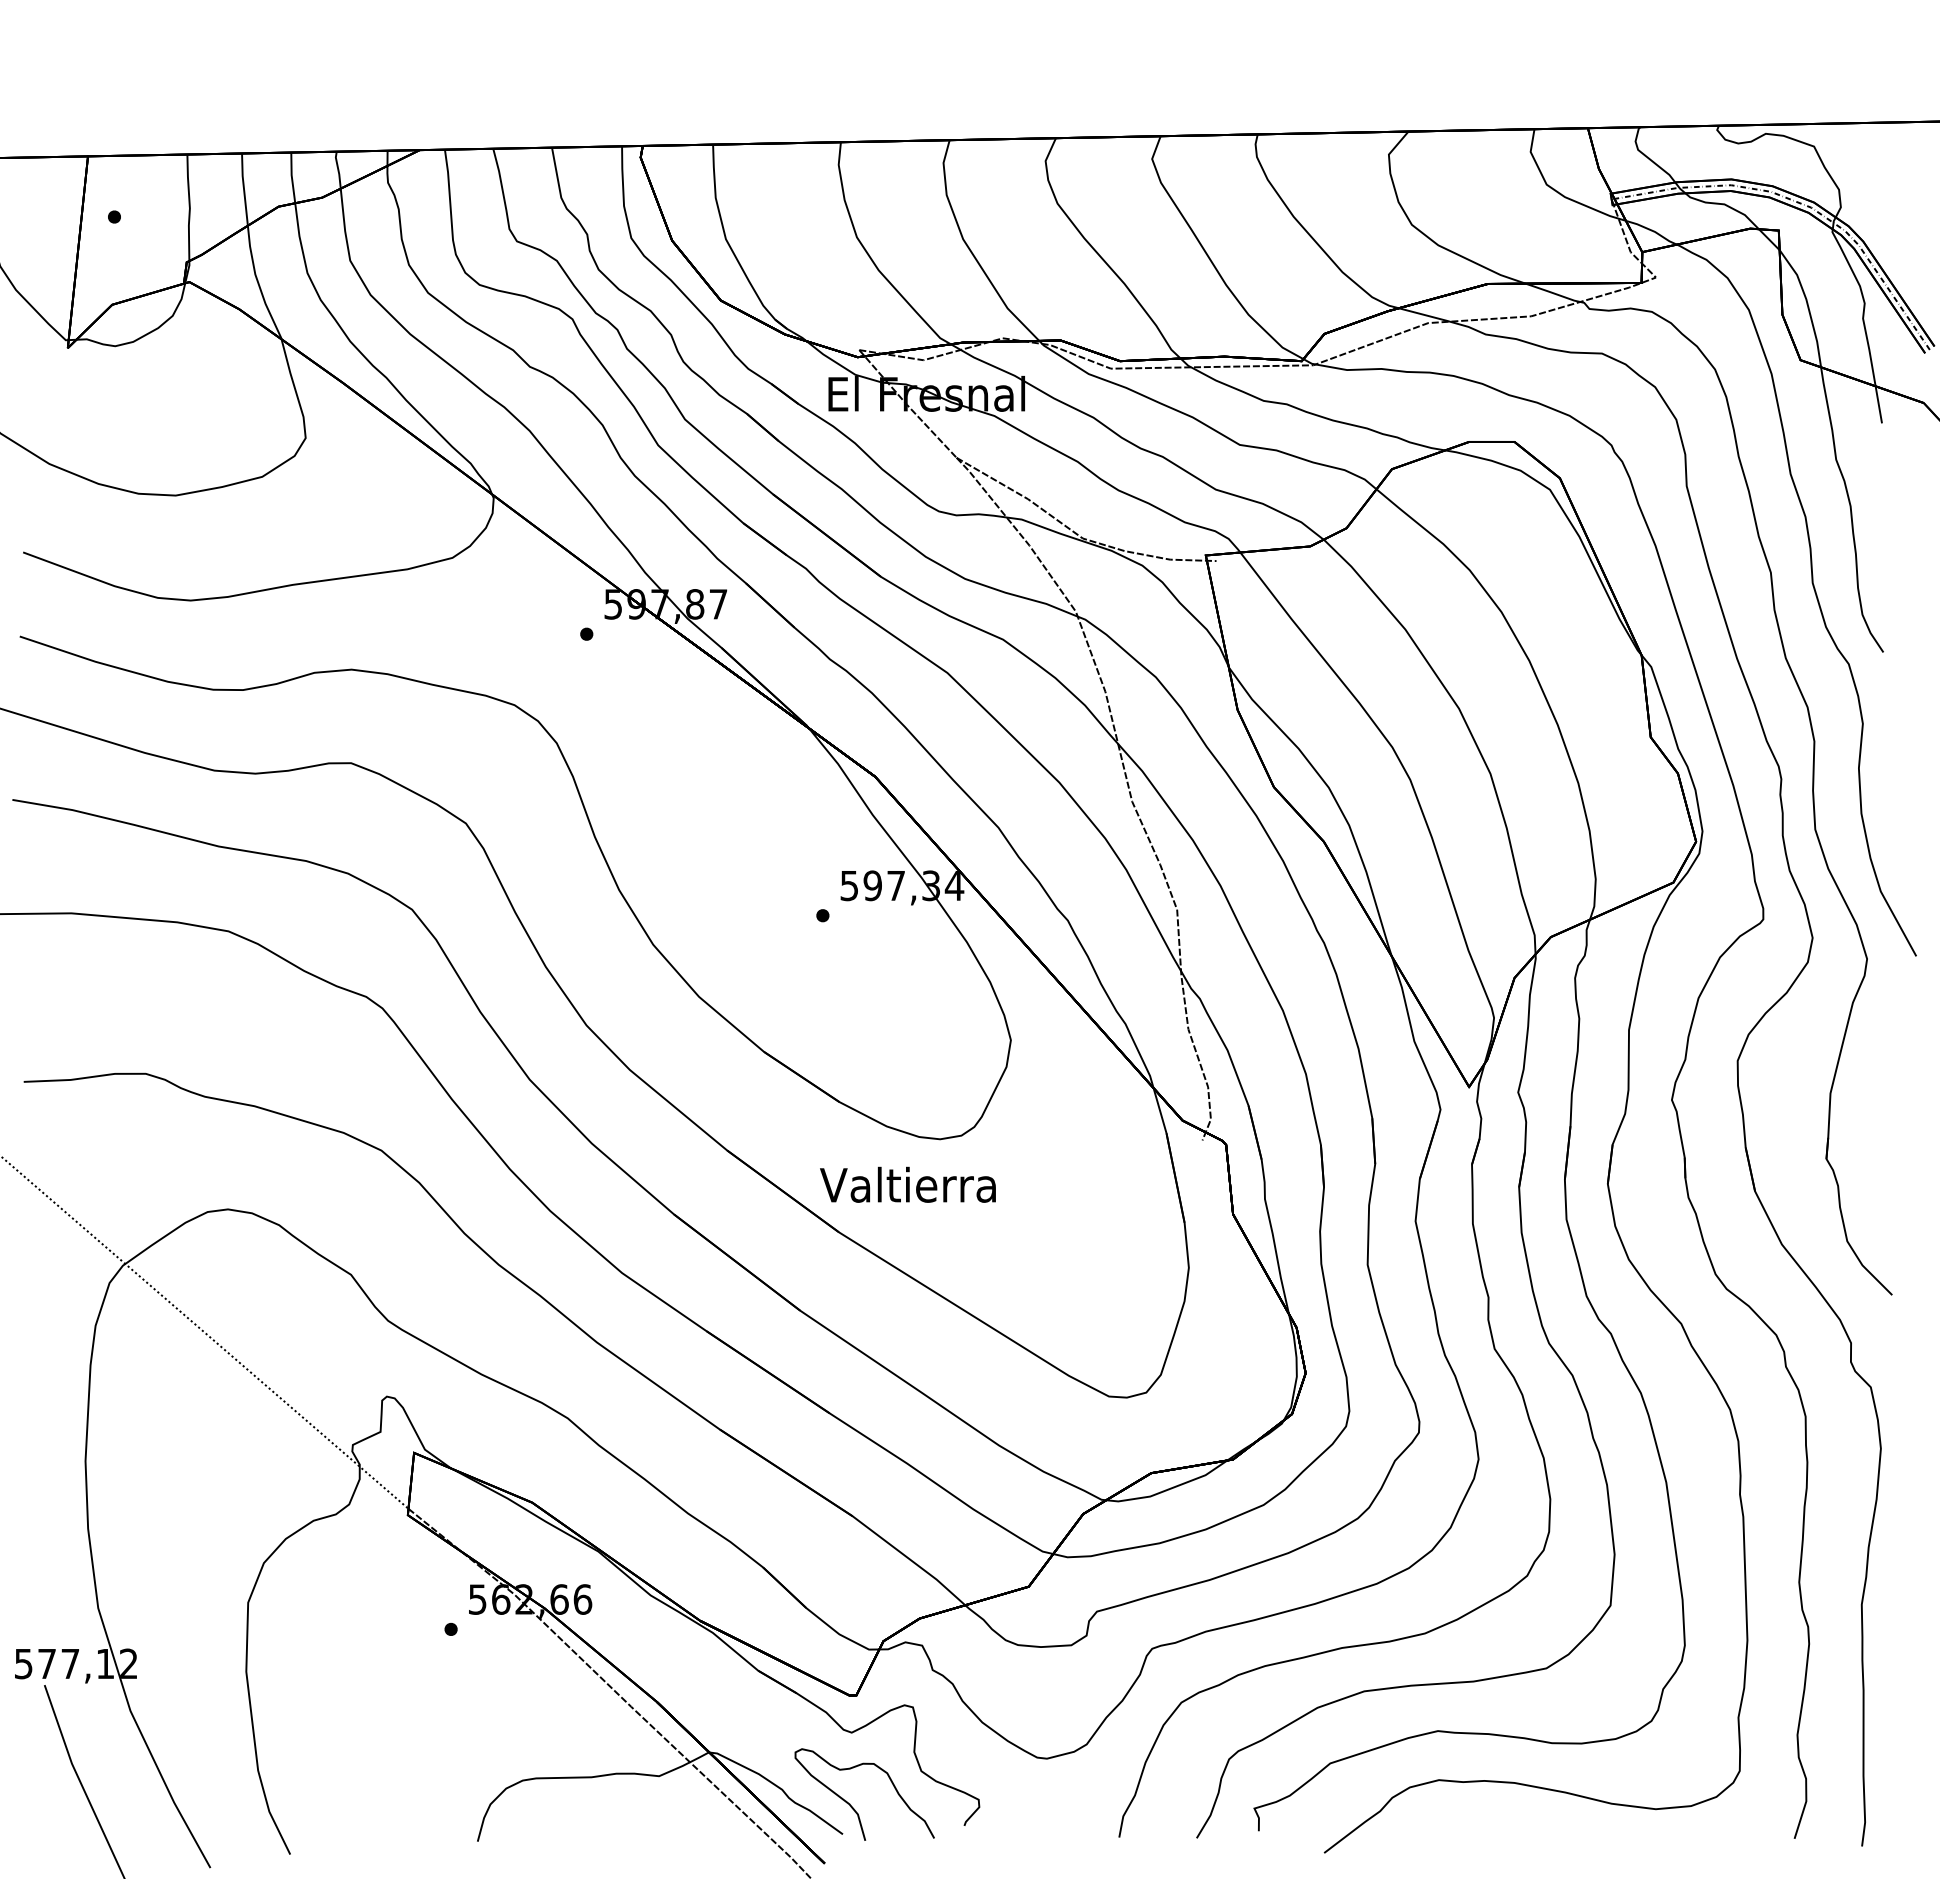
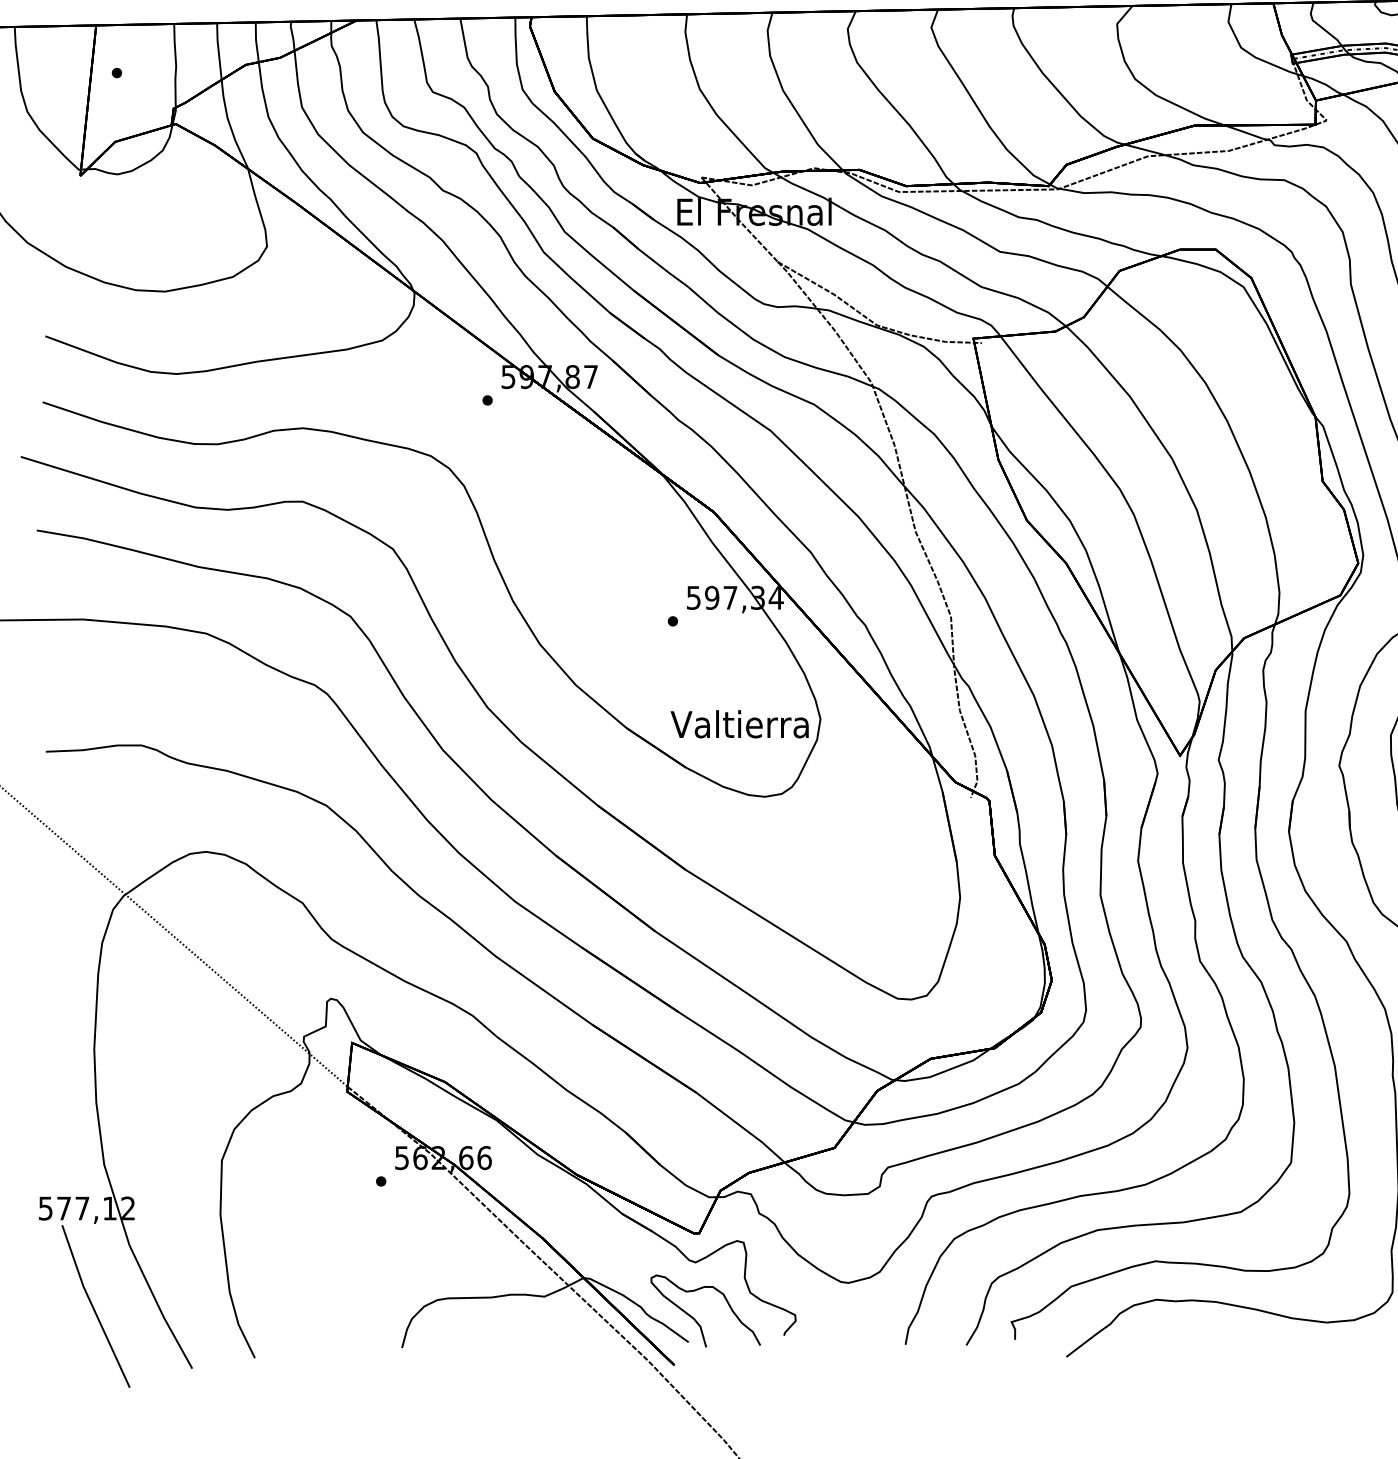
text: (907, 1184) -> (739, 723), moved

